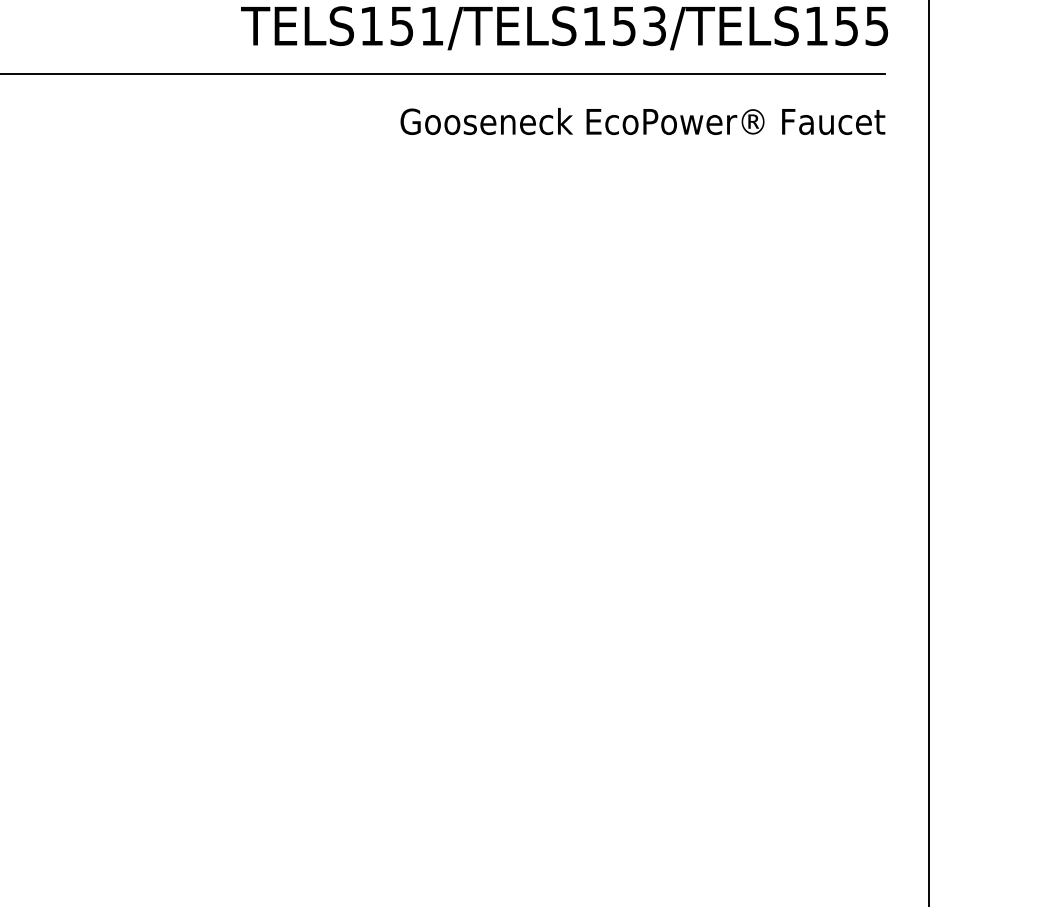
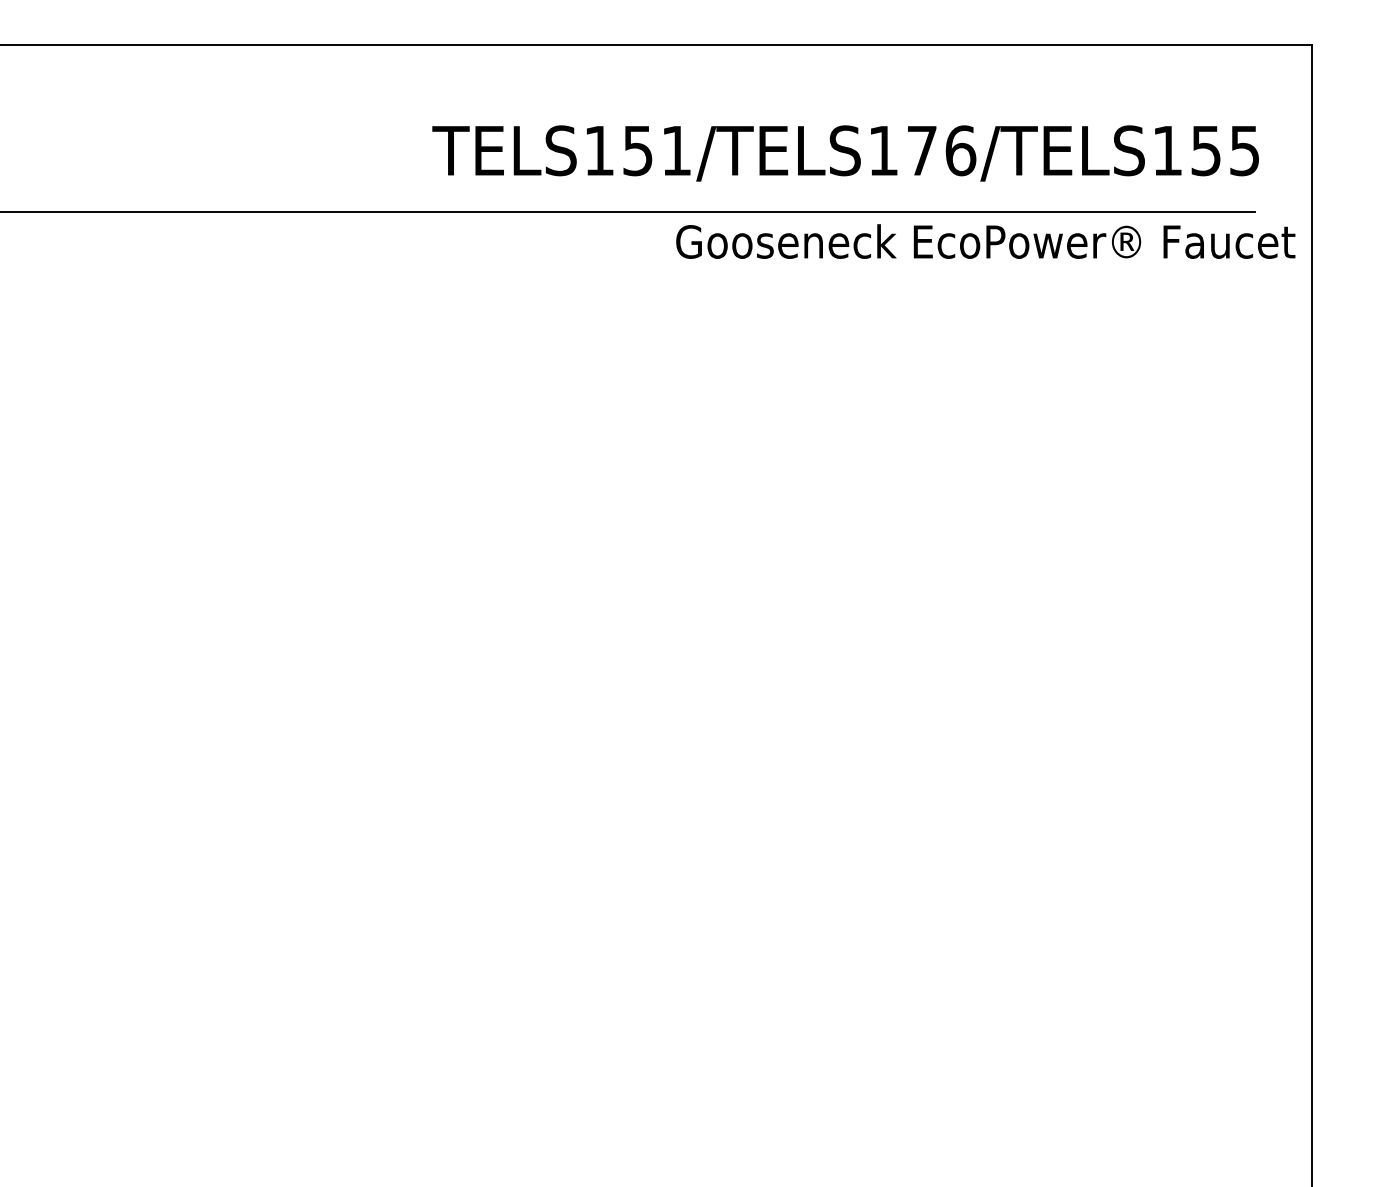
text: (639, 25) -> (941, 150), TELS151/TELS153/TELS155 -> TELS151/TELS176/TELS155
text: (642, 121) -> (985, 241), moved

